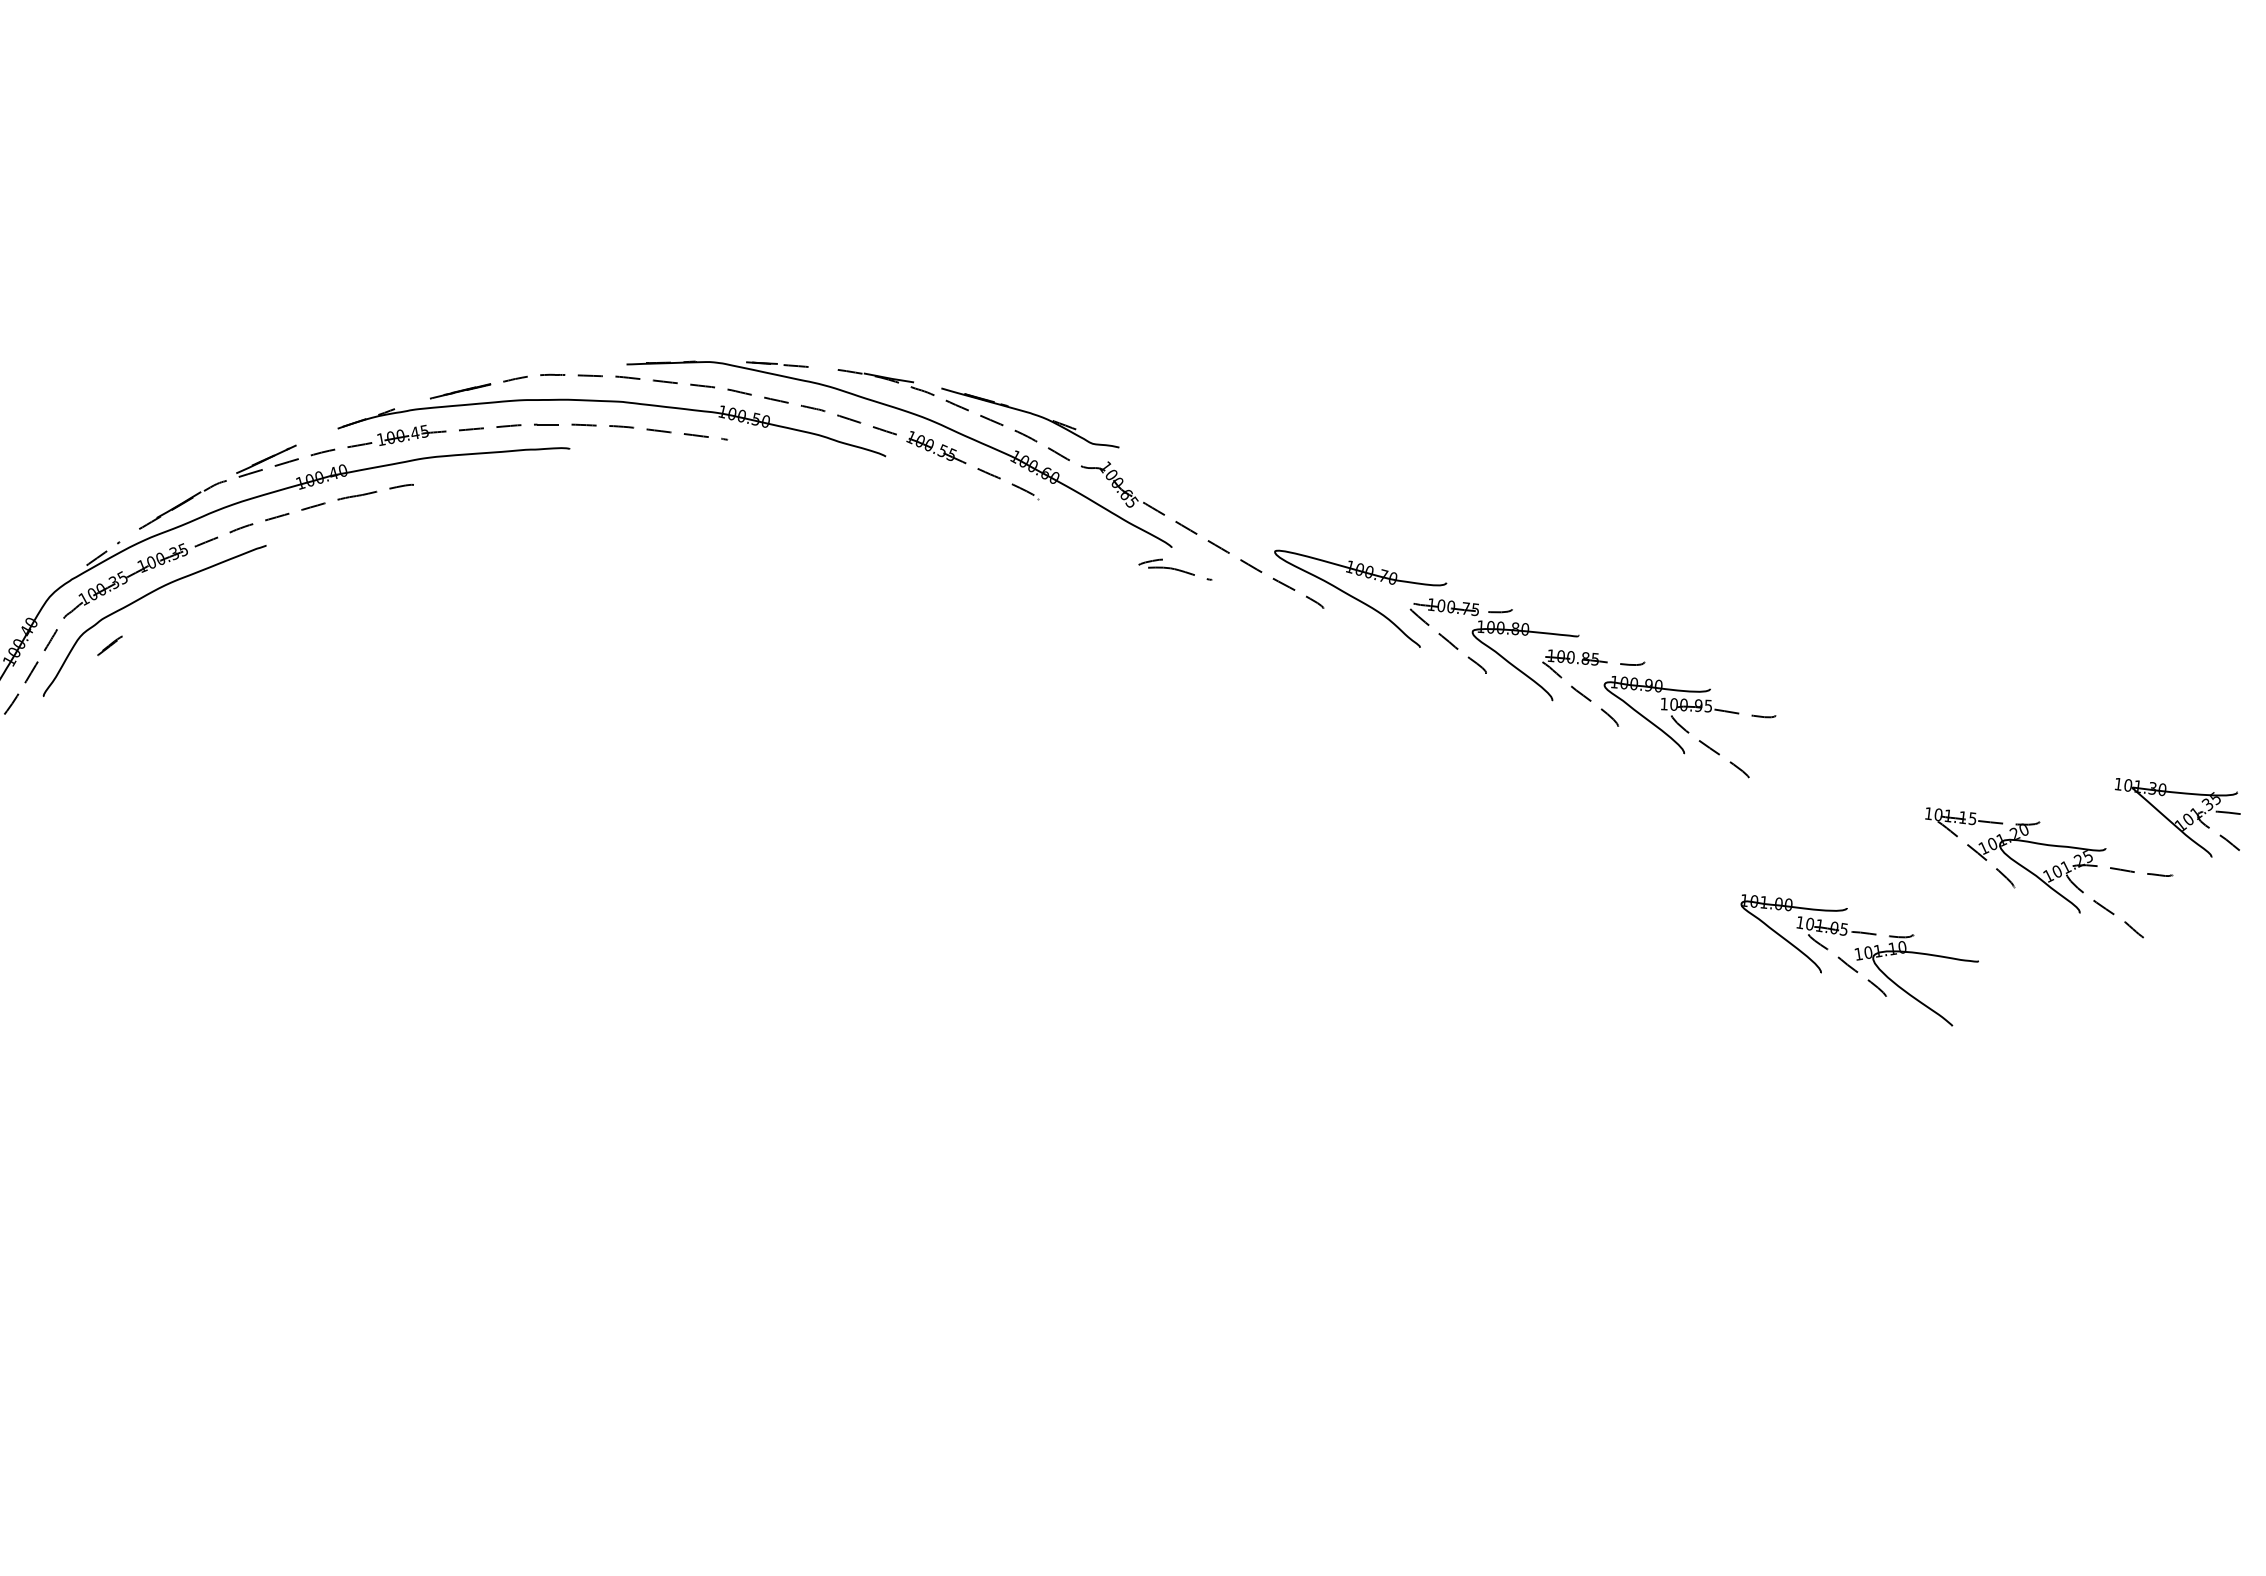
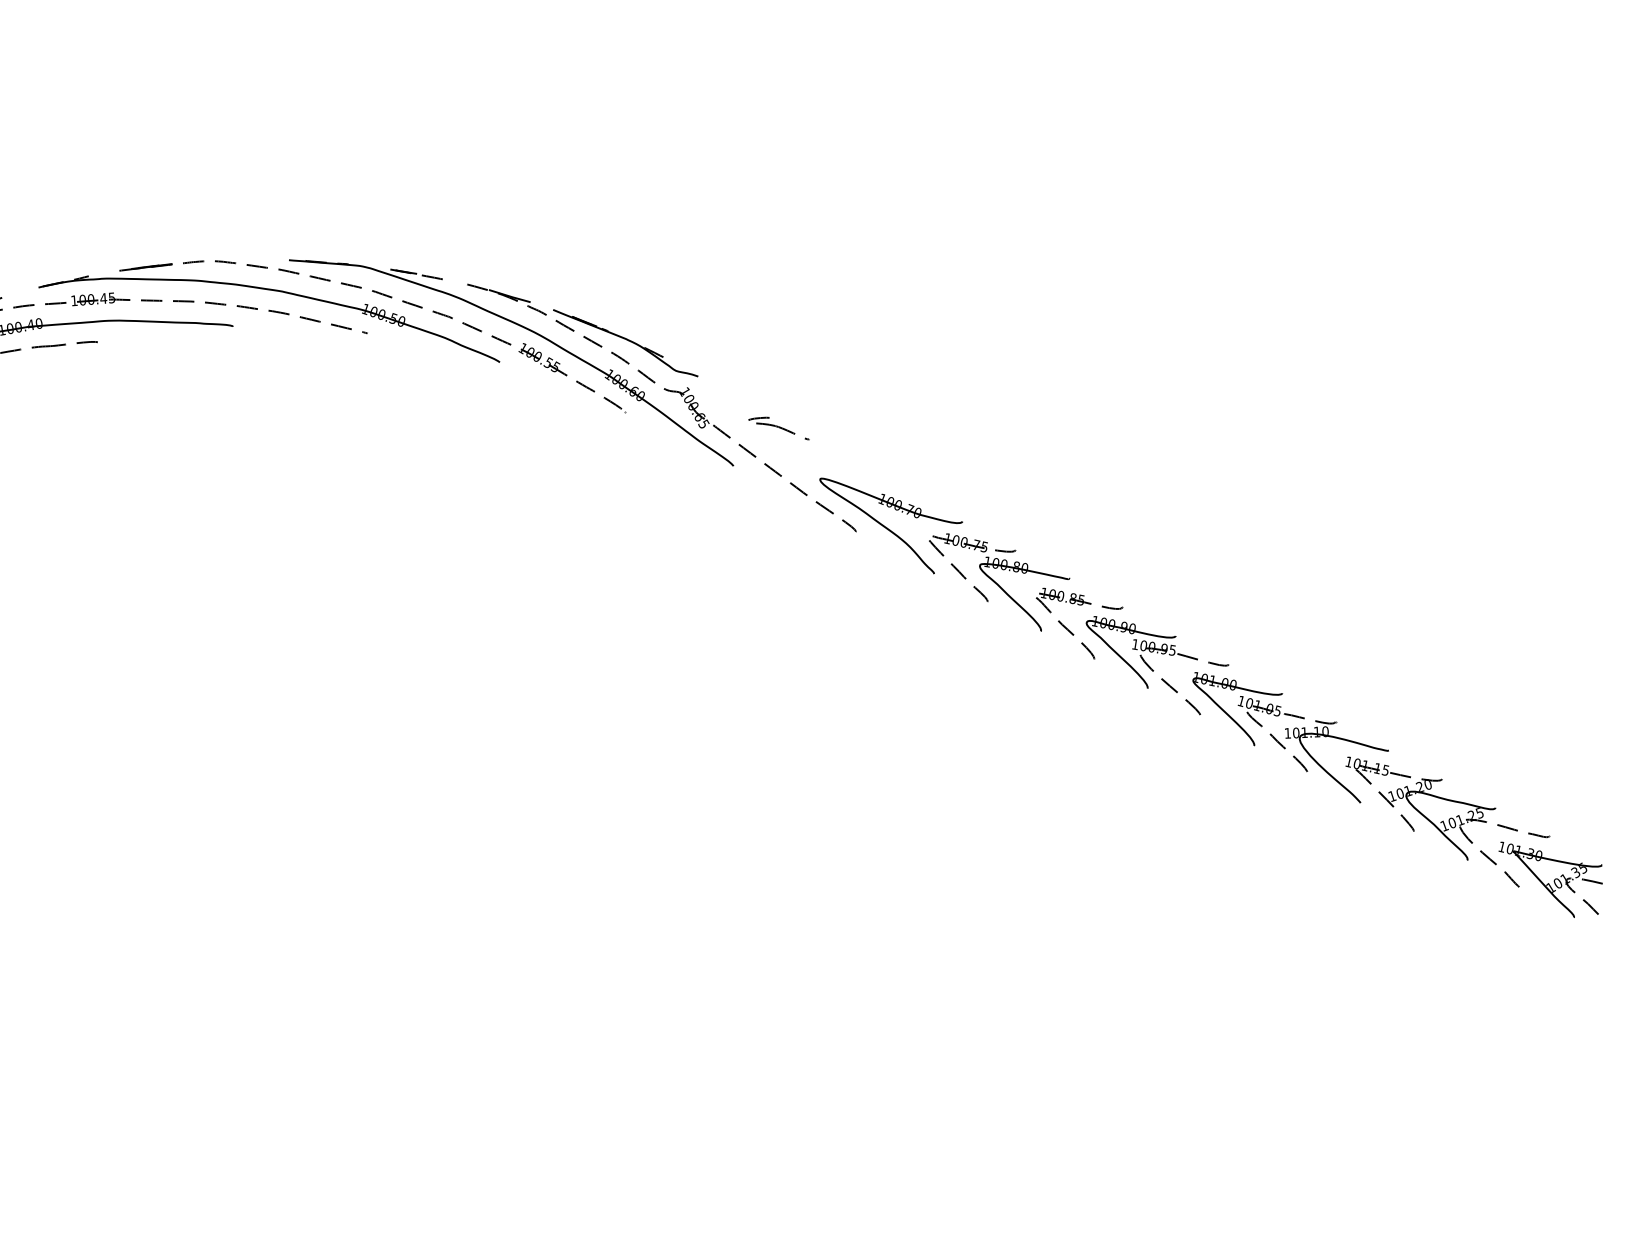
part: (1175, 569) -> (779, 427), moved
part: (2177, 817) -> (1548, 880), moved
part: (1859, 960) -> (1287, 738), moved

